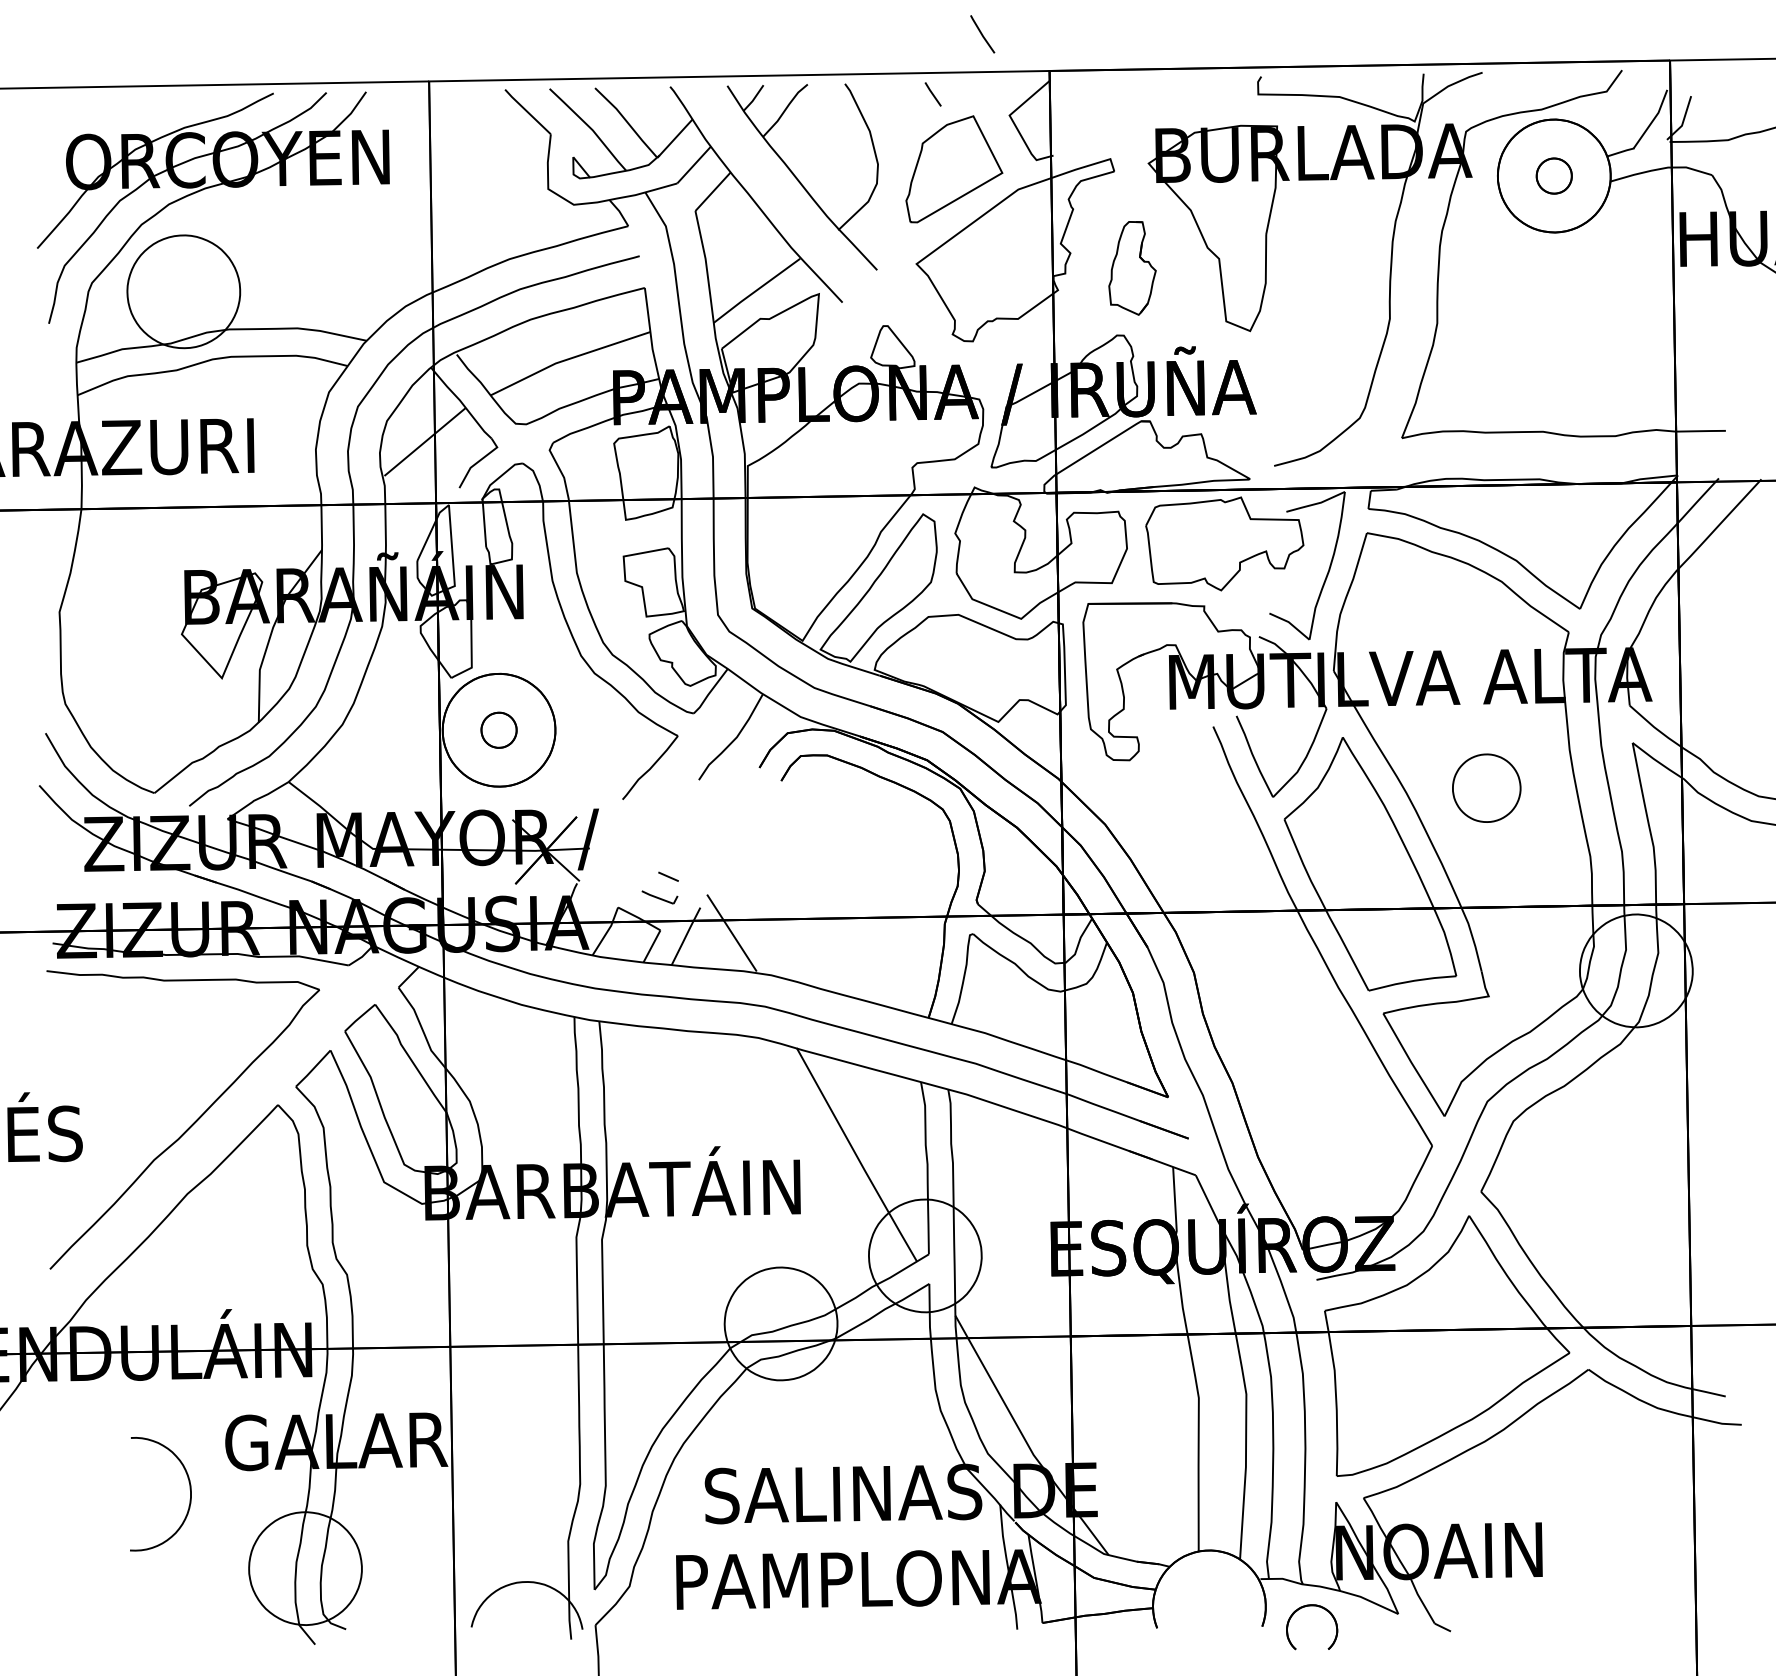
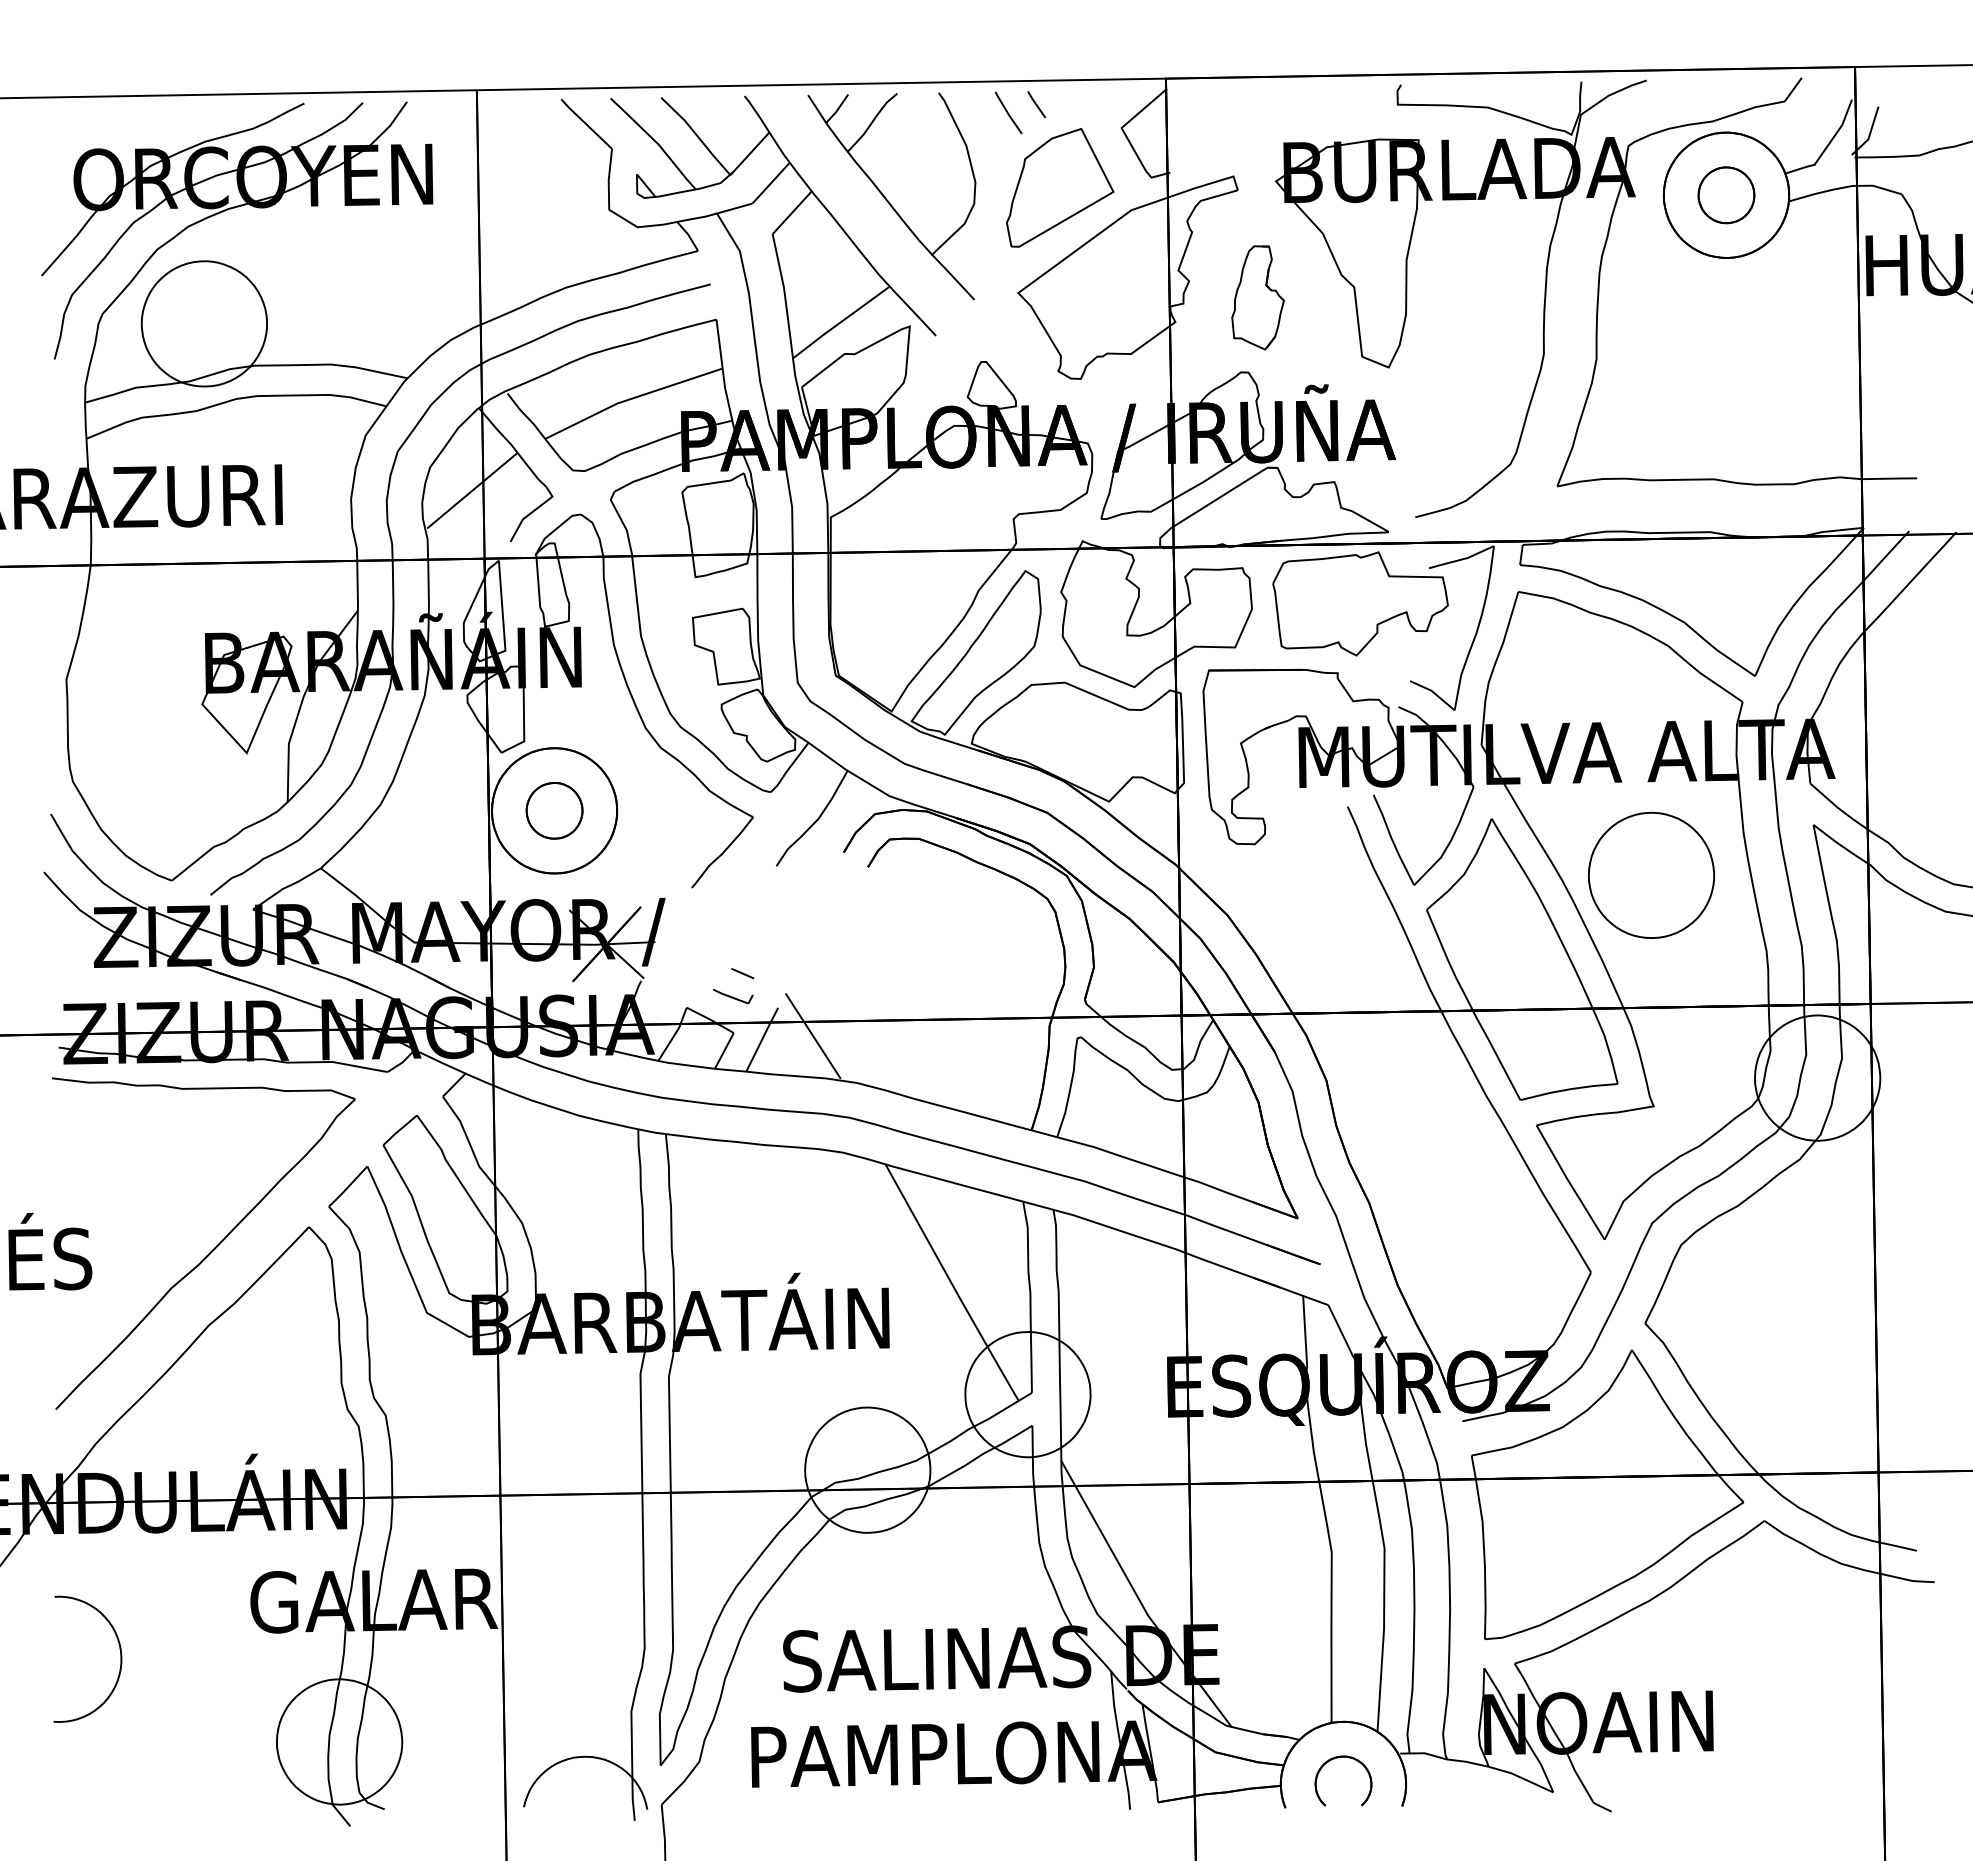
line: (982, 33) -> (1008, 112), moved
part: (1554, 176) -> (1726, 195), size x1.43
part: (499, 729) -> (554, 810), size x1.43
part: (1486, 787) -> (1651, 874), size x1.67
curve: (190, 1493) -> (120, 1658), moved
part: (1307, 1606) -> (1338, 1758), moved

